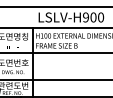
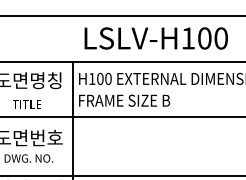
text: (85, 17) -> (187, 38), LSLV-H900 -> LSLV-H100

